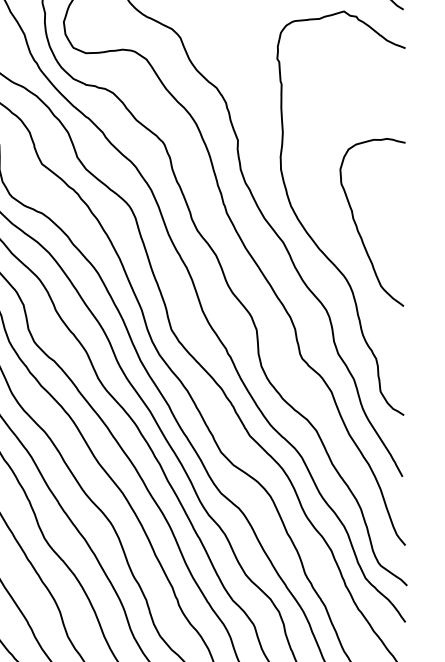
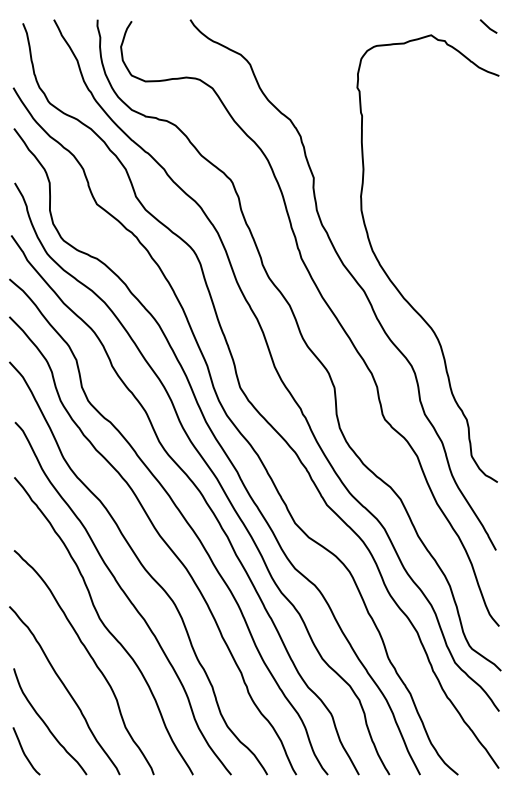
curve: (357, 226) -> (446, 273), removed

